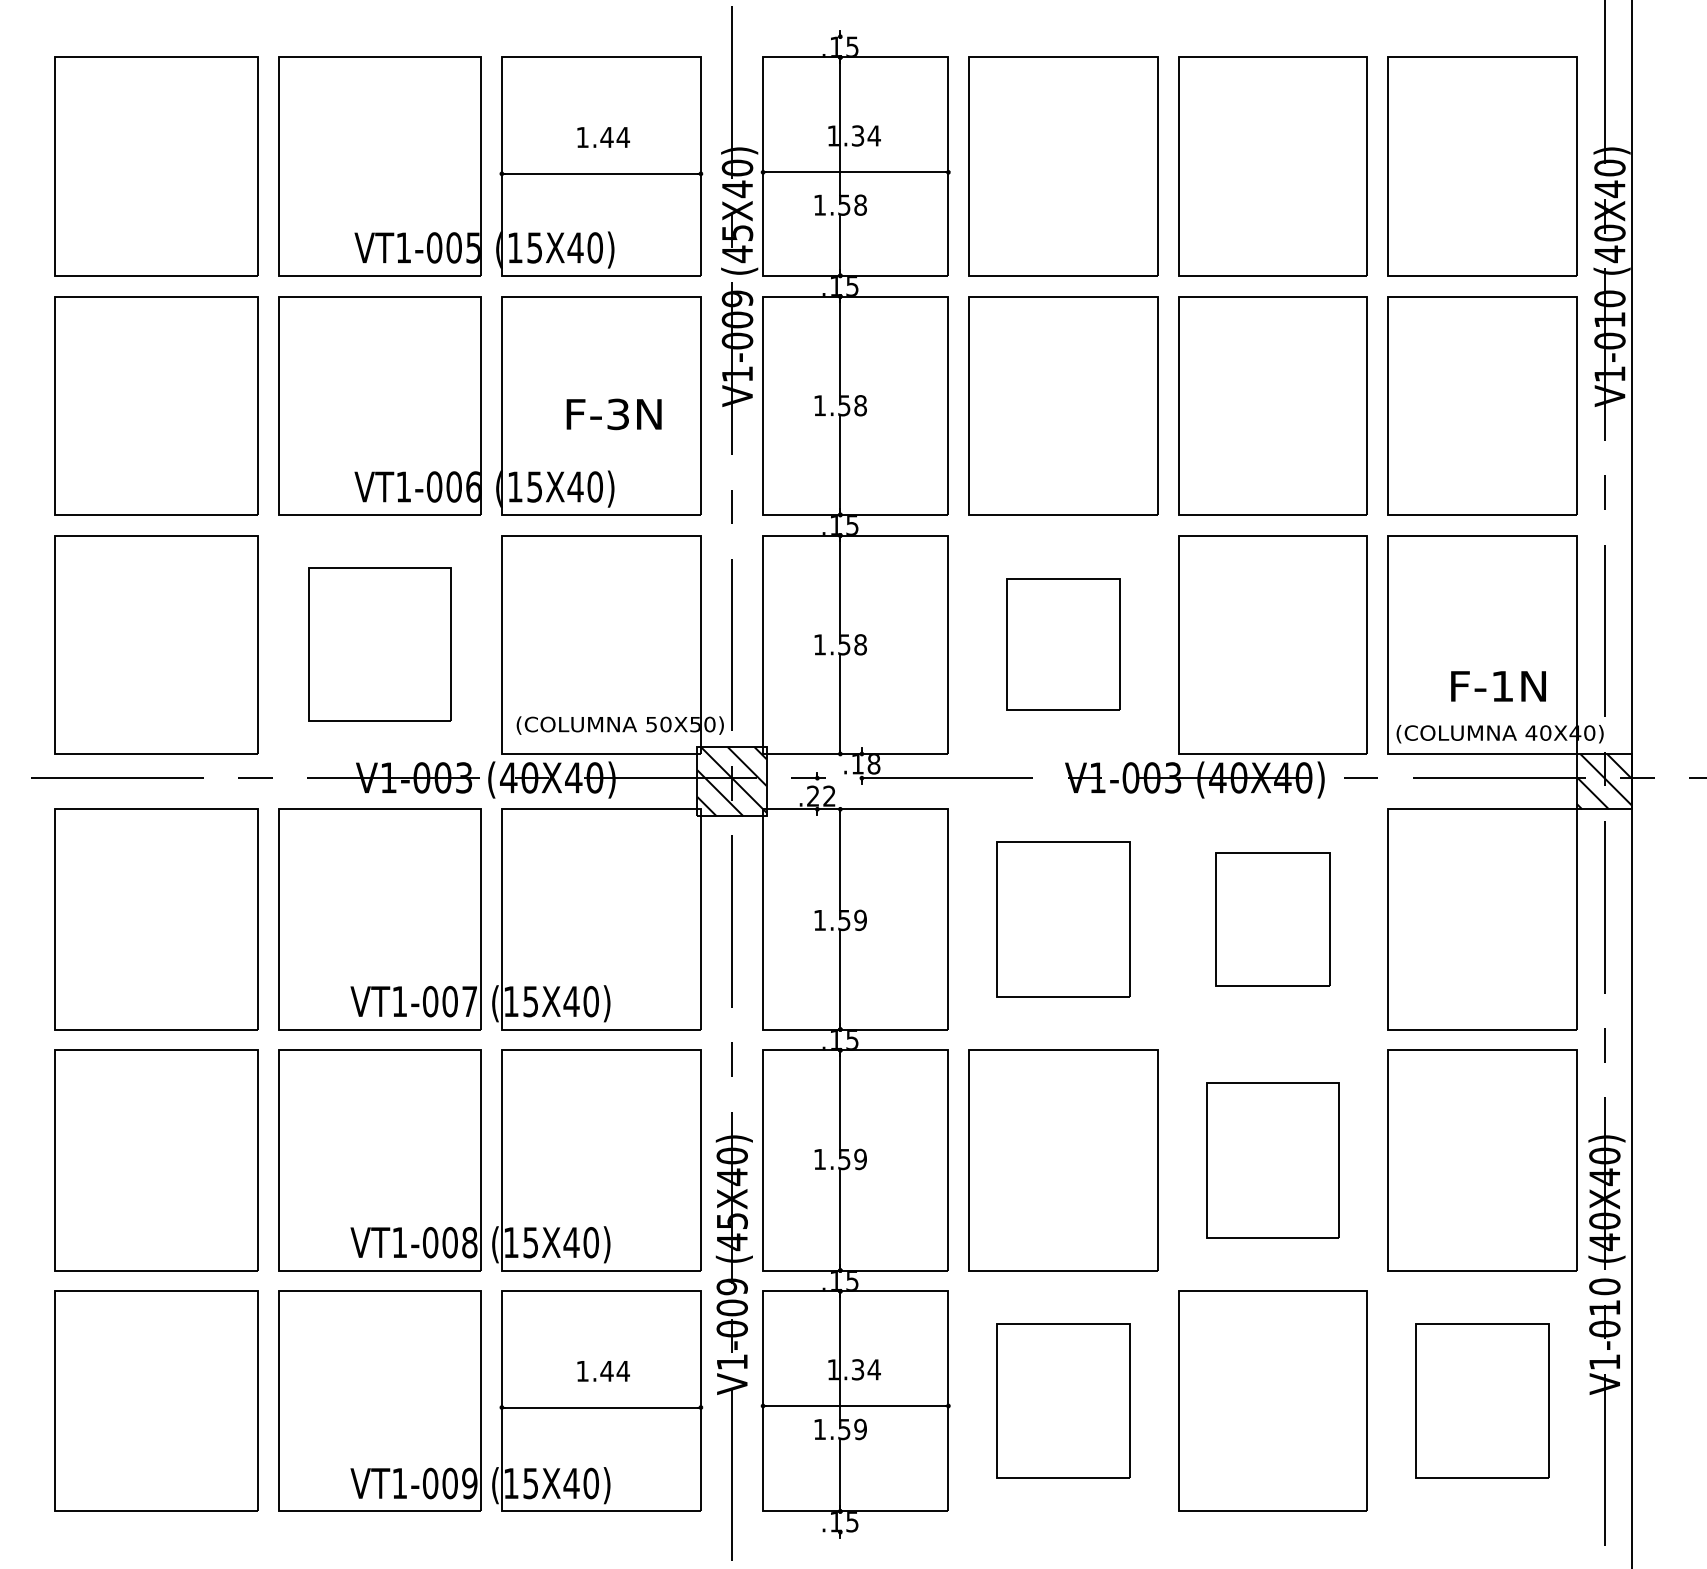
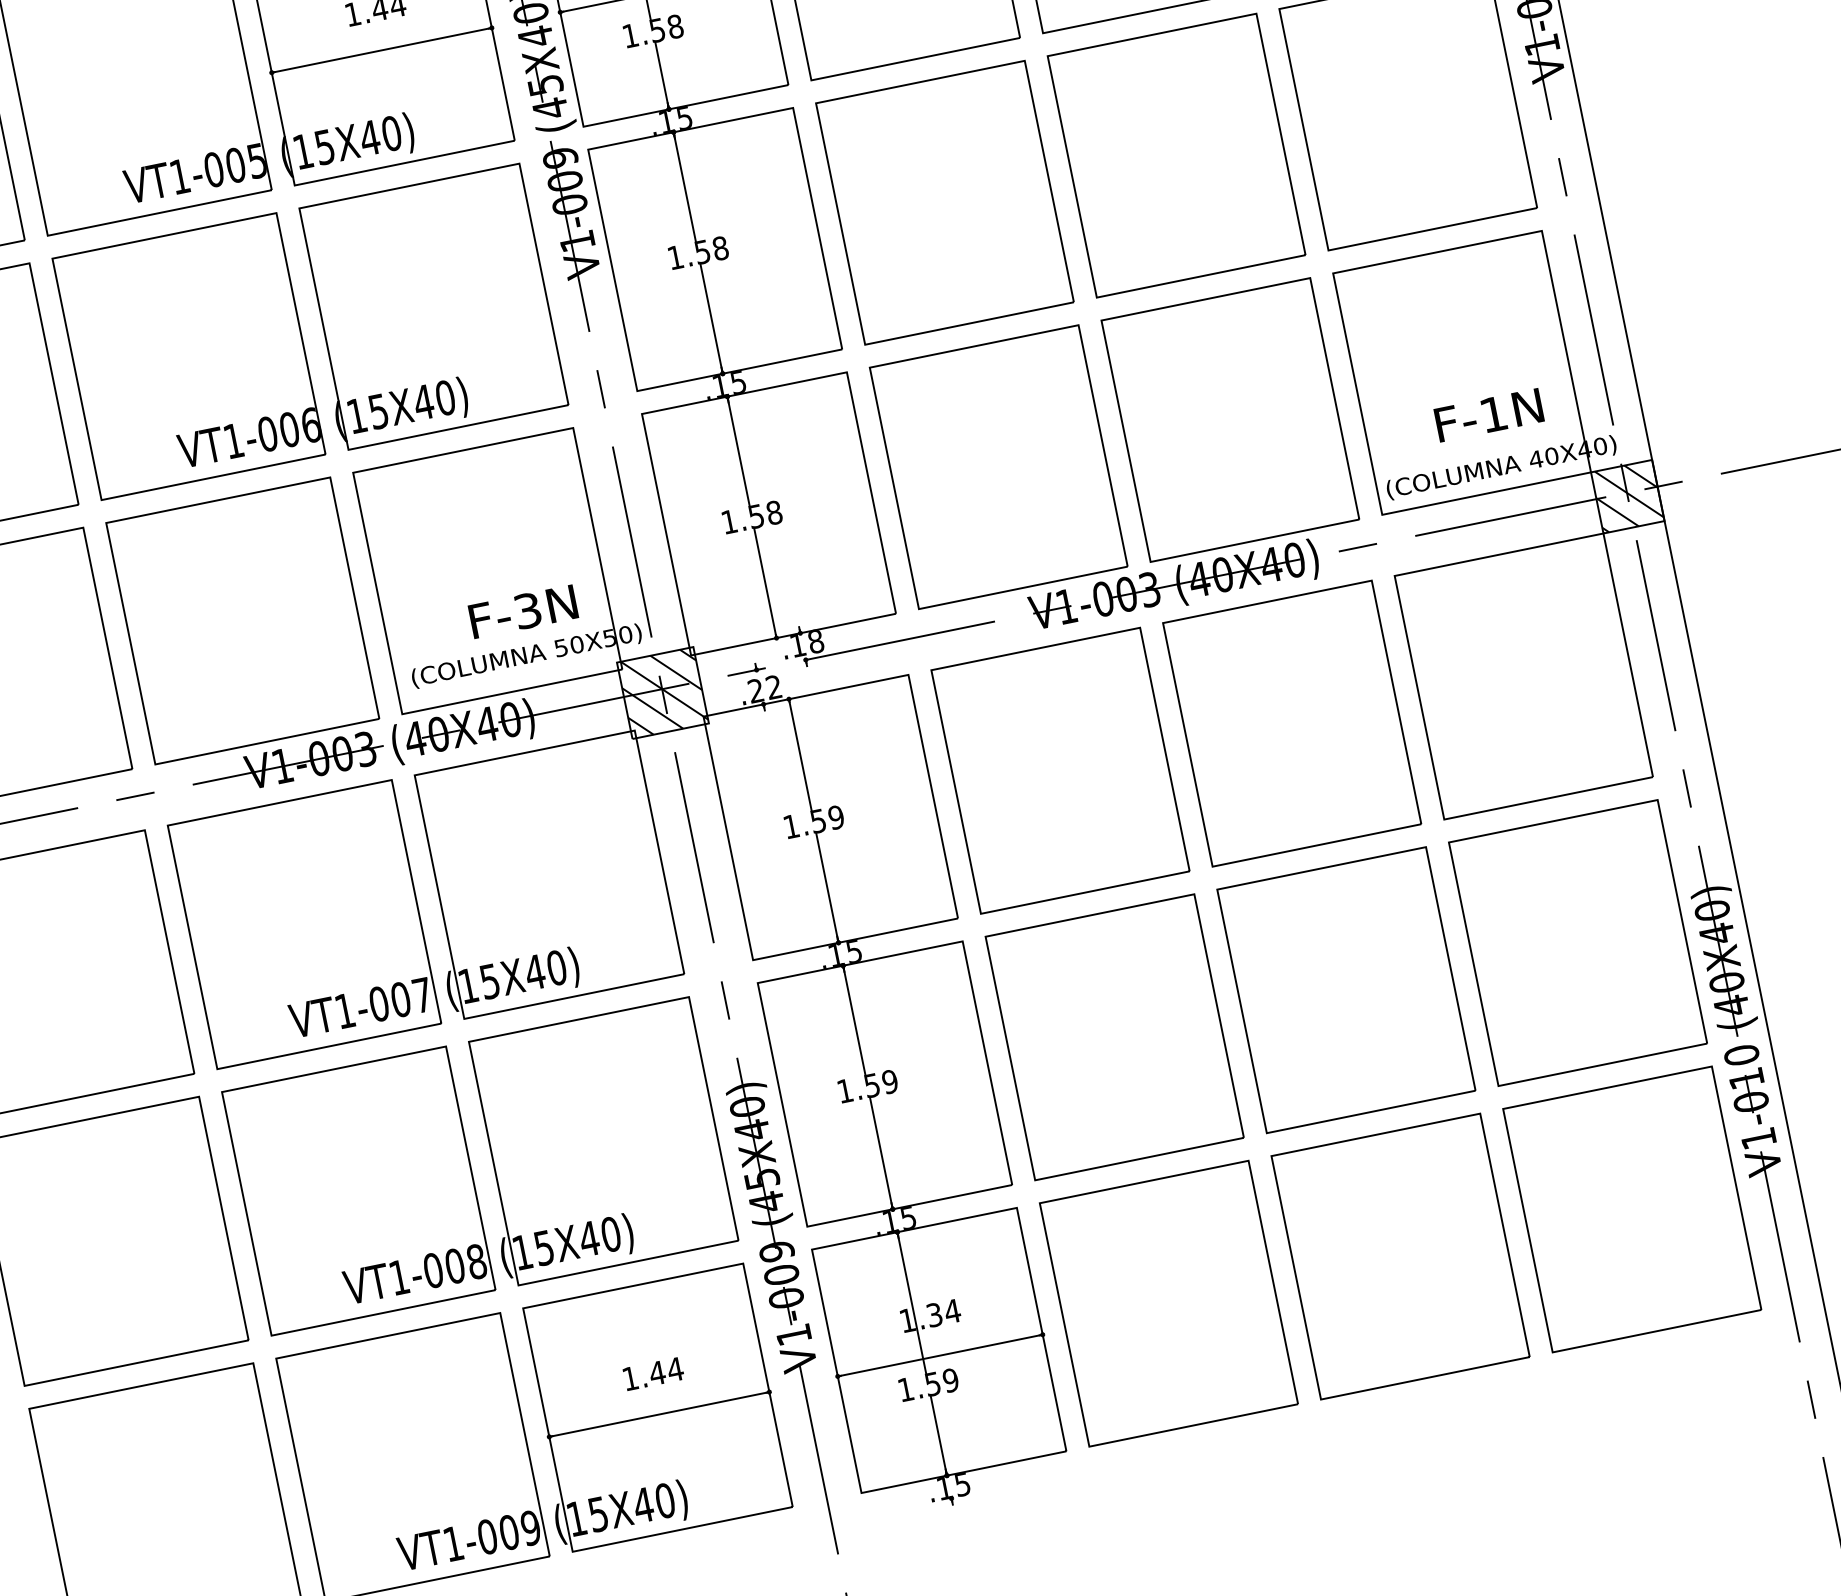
text: (613, 414) -> (522, 612), moved
part: (379, 644) -> (242, 620), size x1.43
part: (1063, 644) -> (998, 466), size x1.67
part: (1063, 919) -> (1060, 770), size x1.43
part: (1272, 919) -> (1291, 723), size x1.67
part: (1272, 1160) -> (1345, 990), size x1.43
part: (1063, 1400) -> (1168, 1302), size x1.43
part: (1482, 1400) -> (1632, 1208), size x1.43

